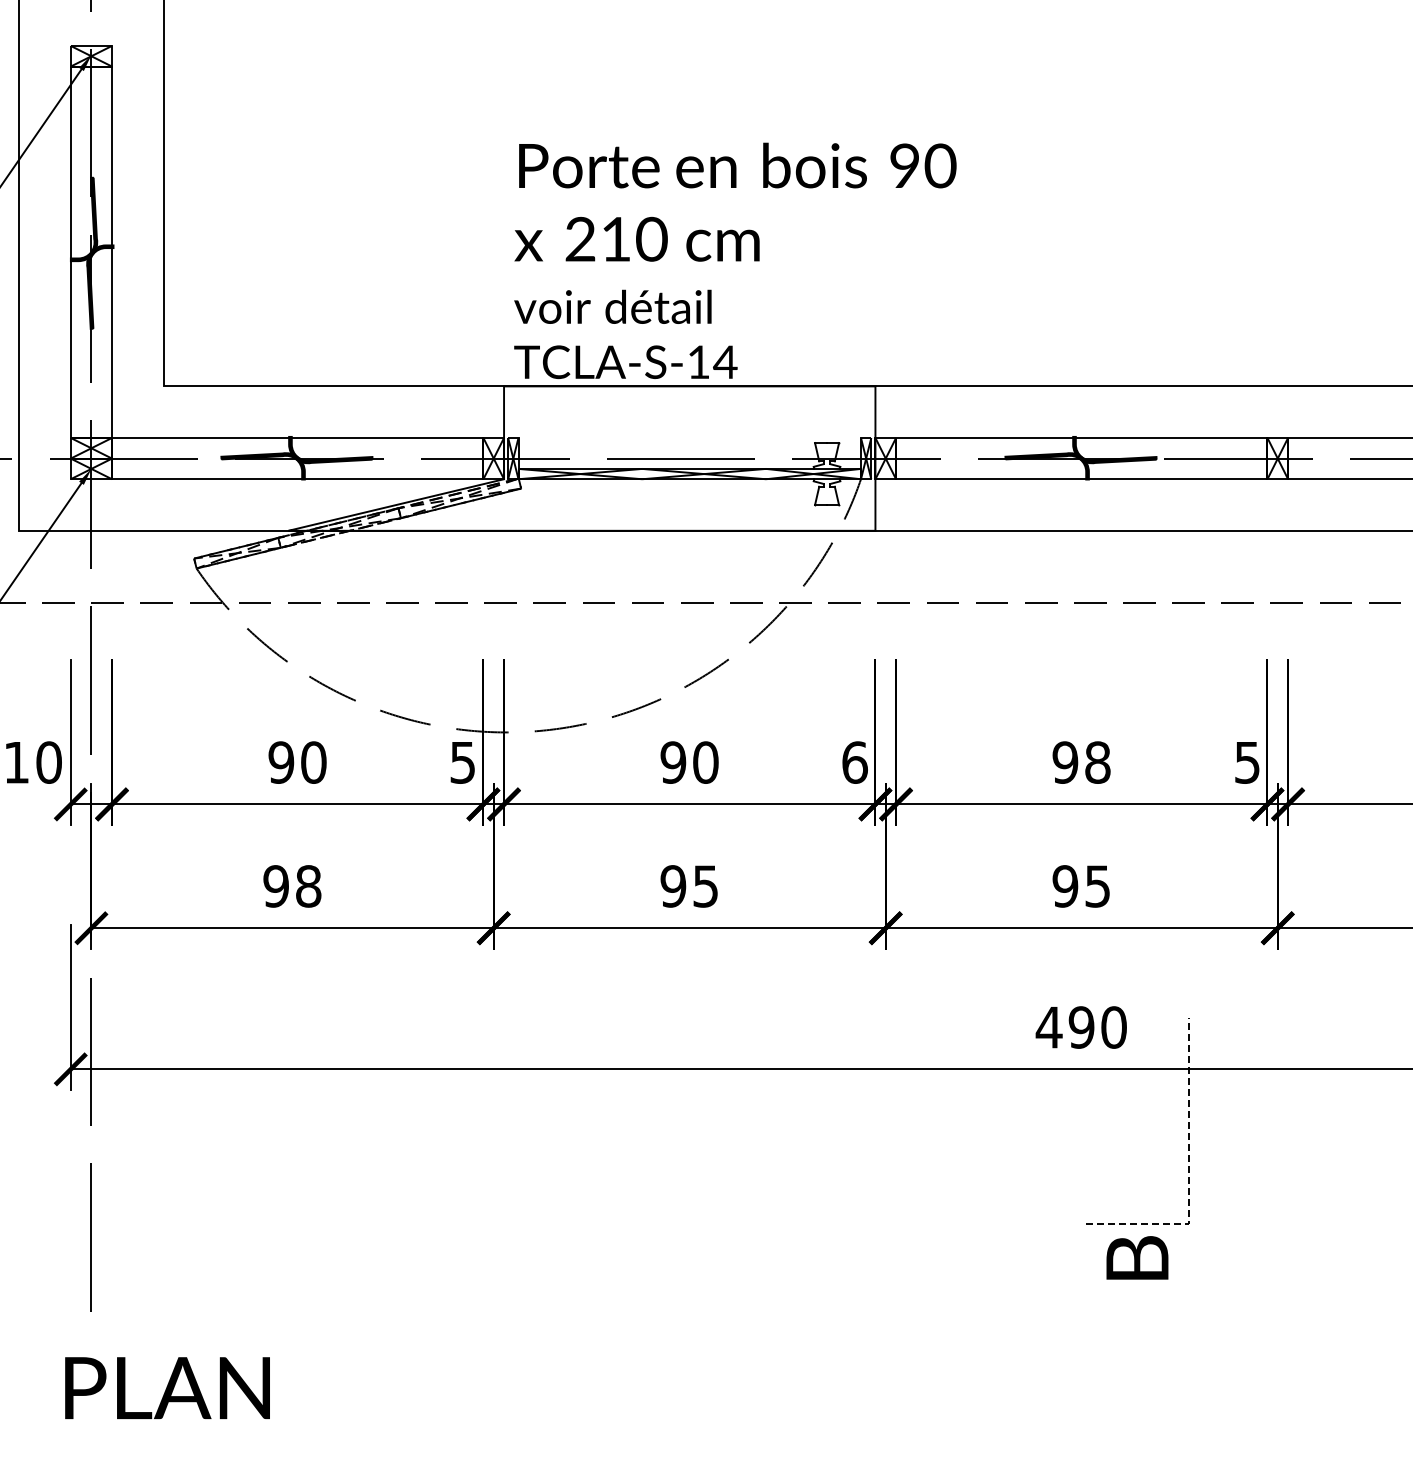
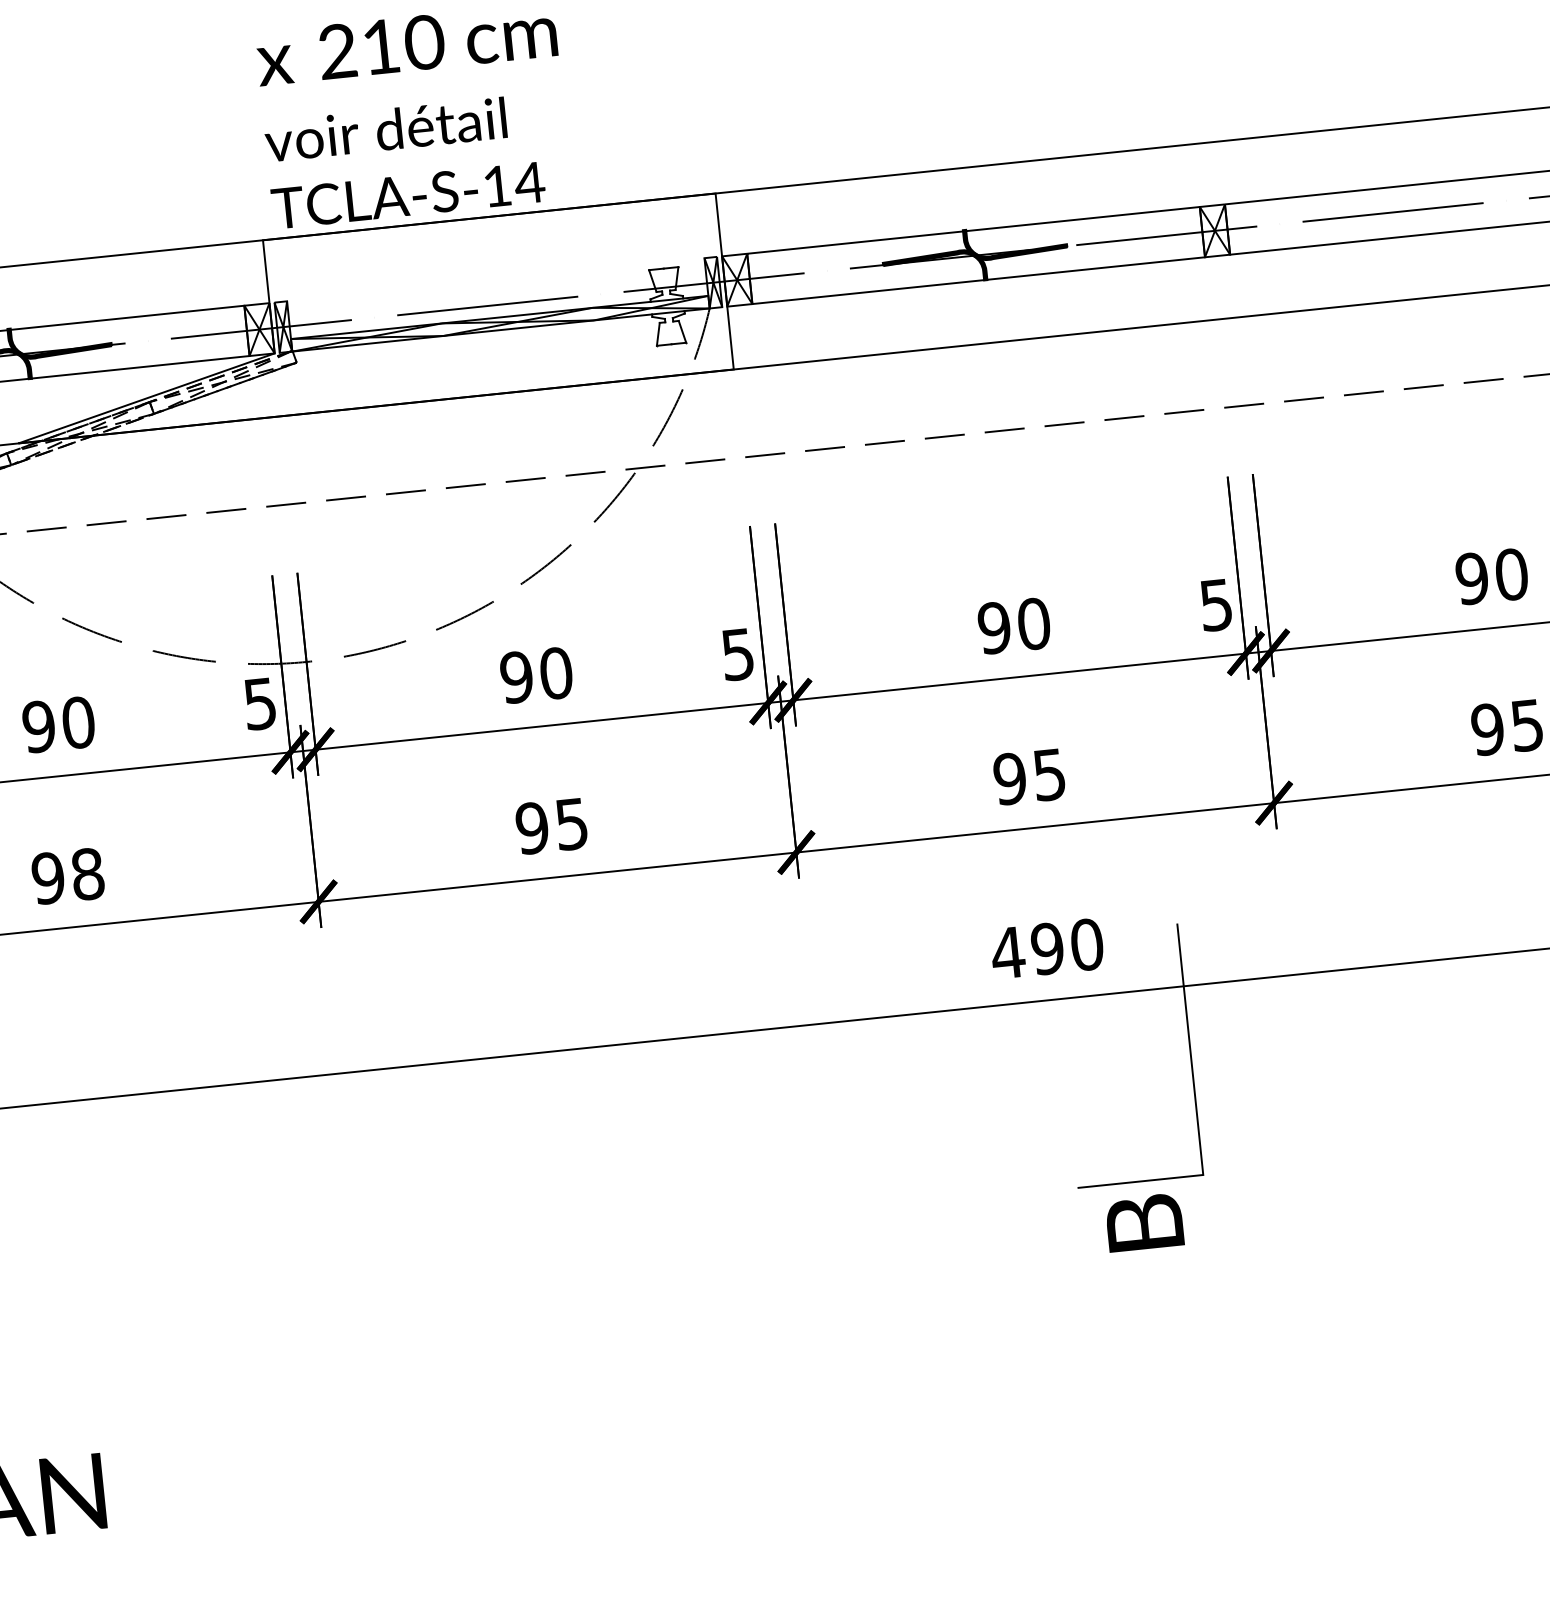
text: (854, 762) -> (737, 654), 6 -> 5
text: (1097, 762) -> (1033, 623), 98 -> 90
line: (1189, 1173) -> (1197, 1113), dashed -> solid

